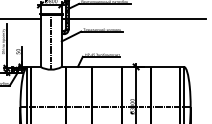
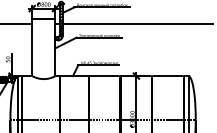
line: (51, 41) -> (44, 48), removed

